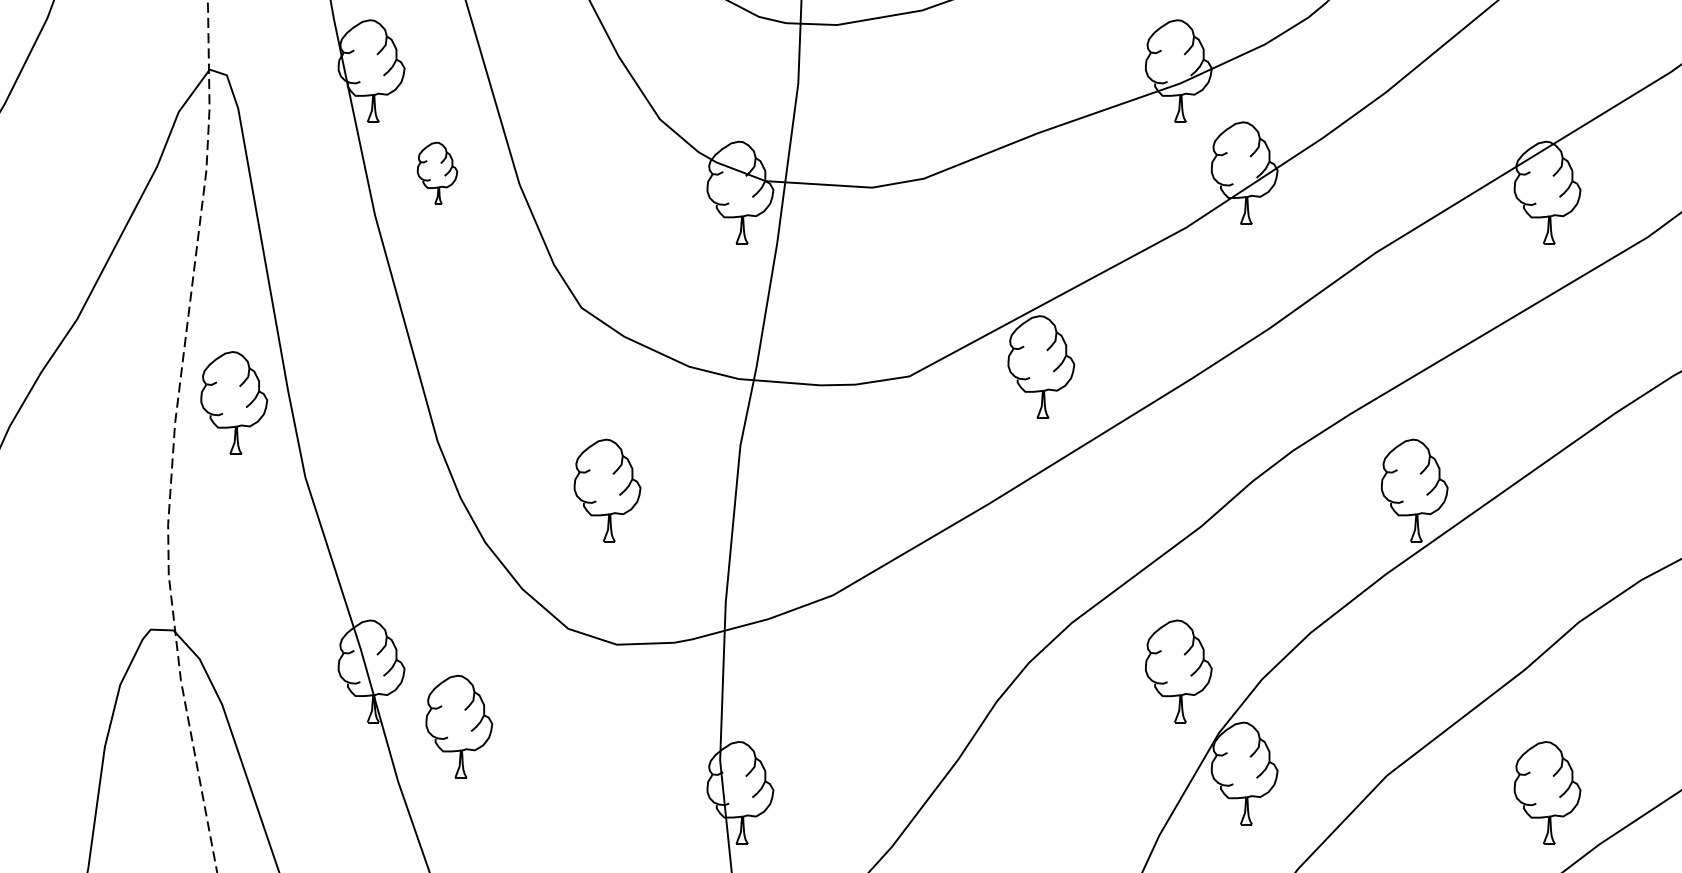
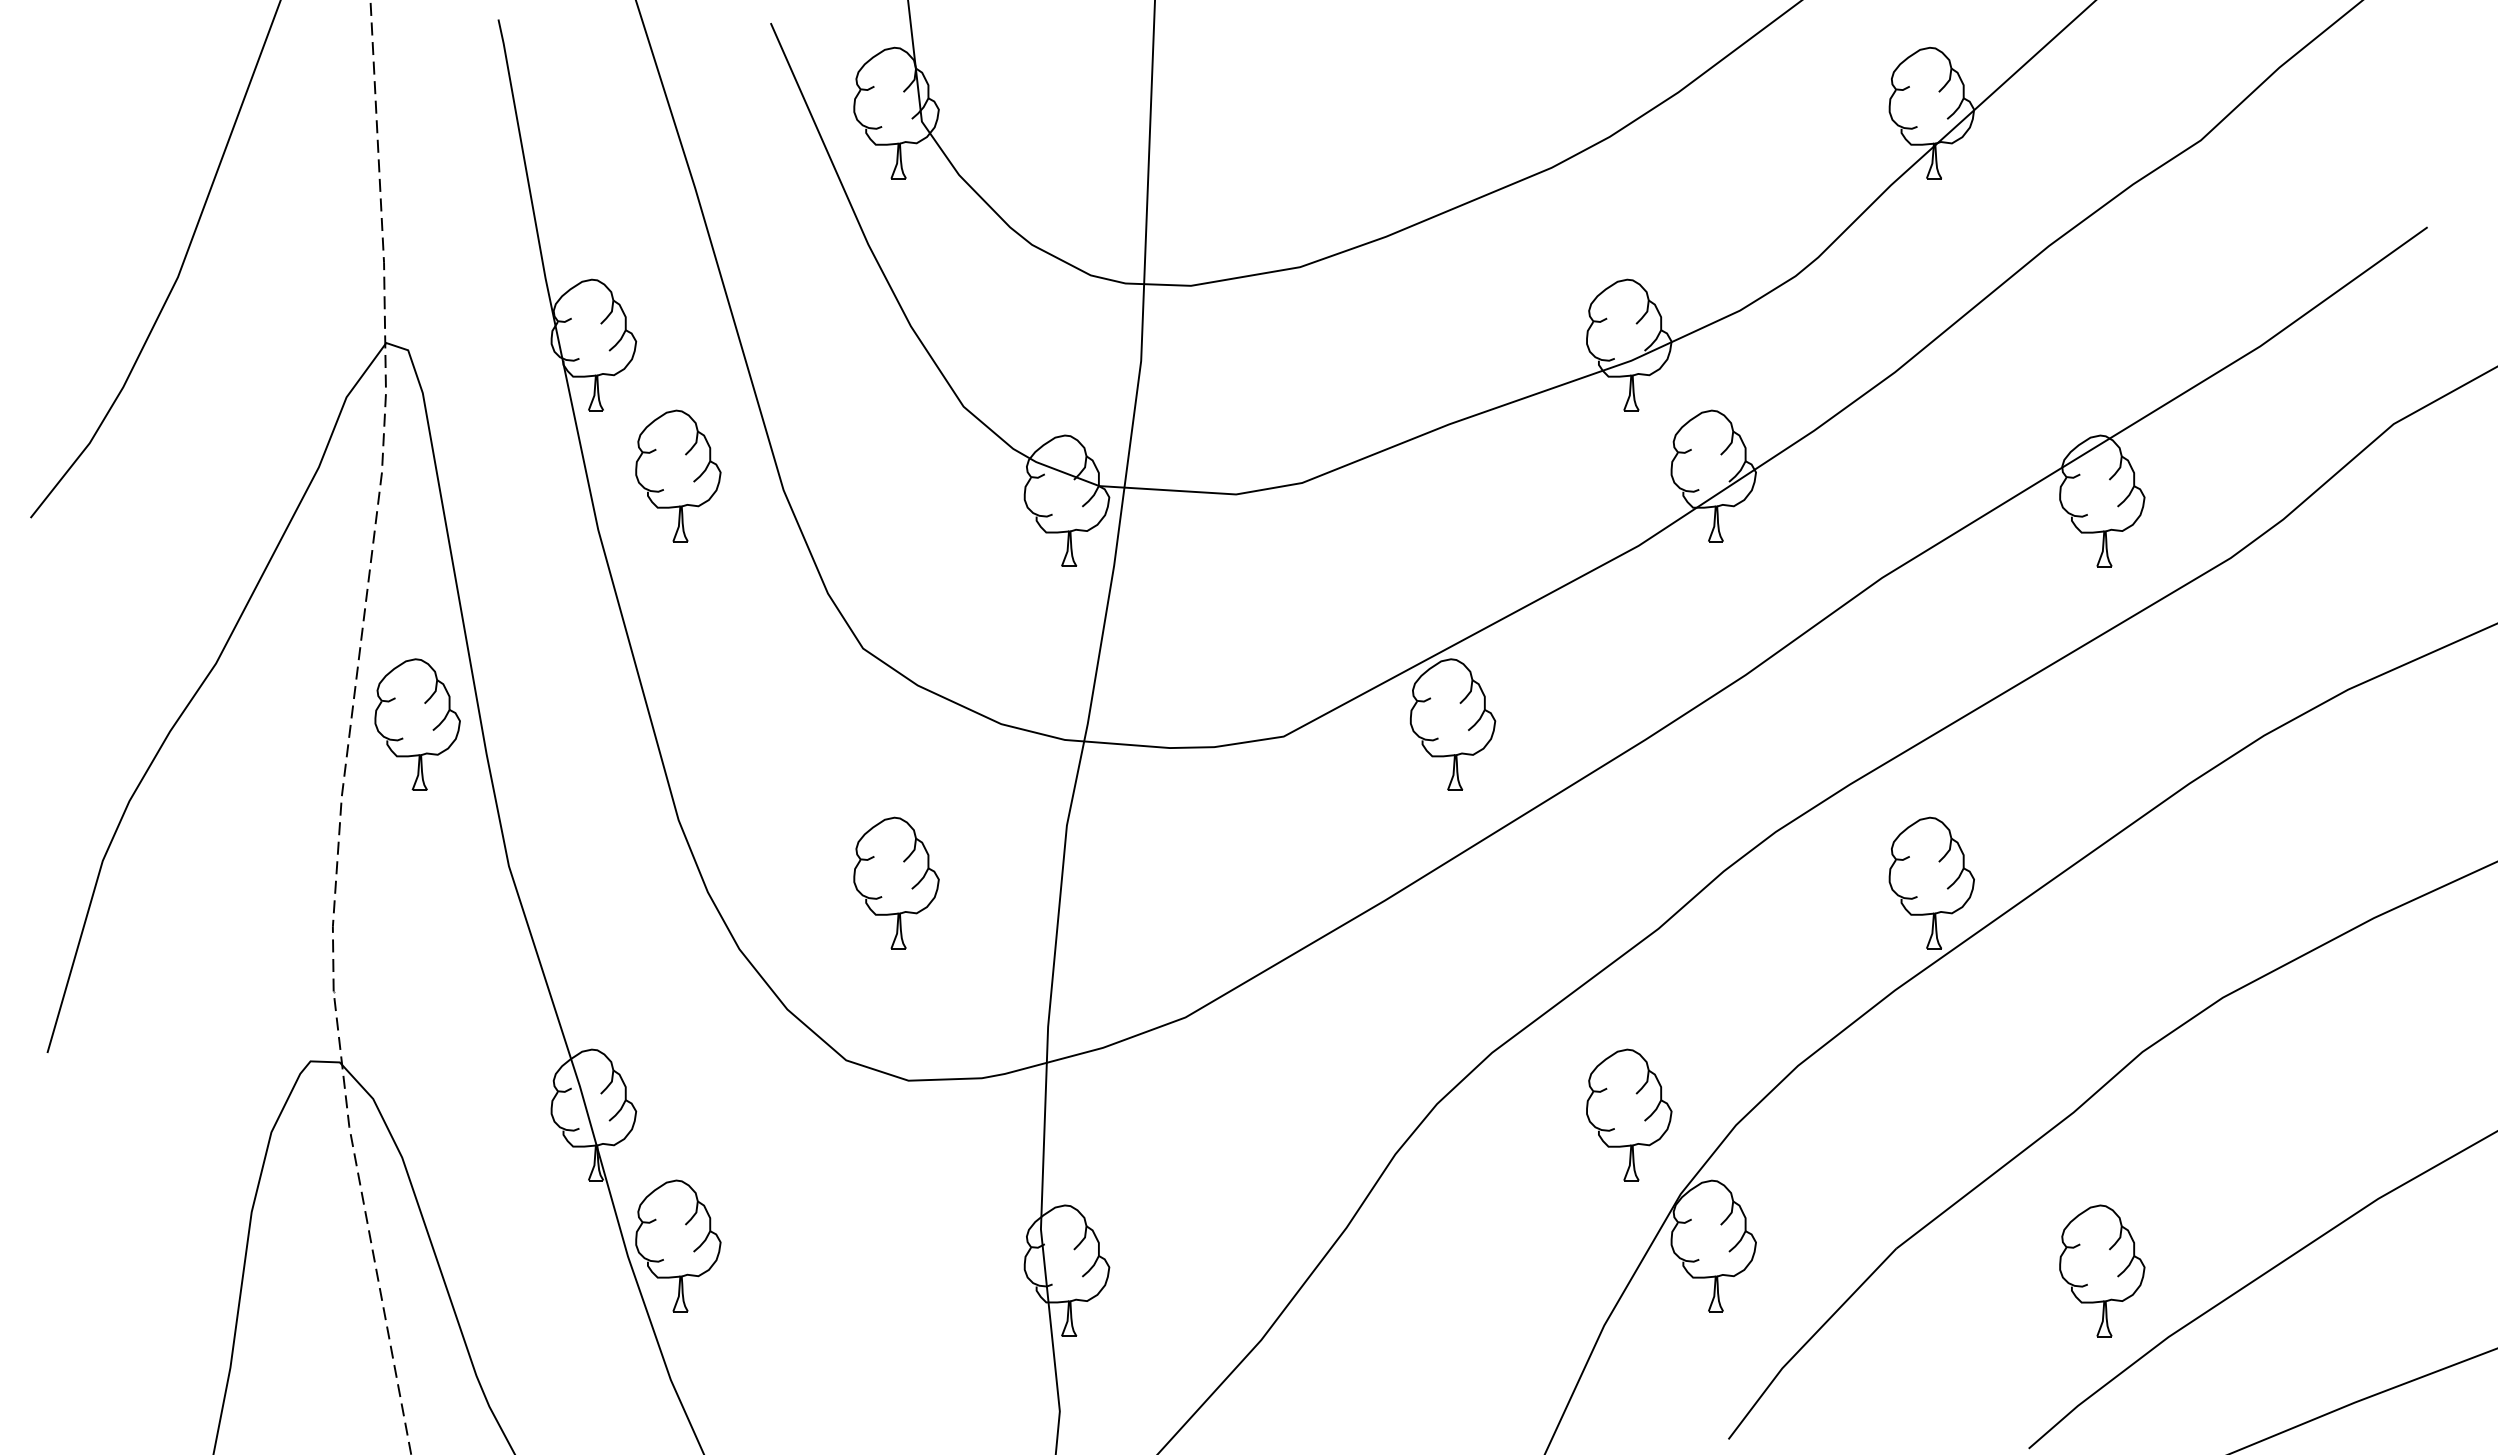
part: (437, 172) -> (678, 475), size x1.67
part: (234, 402) -> (417, 724), moved
part: (459, 726) -> (678, 1245), moved

